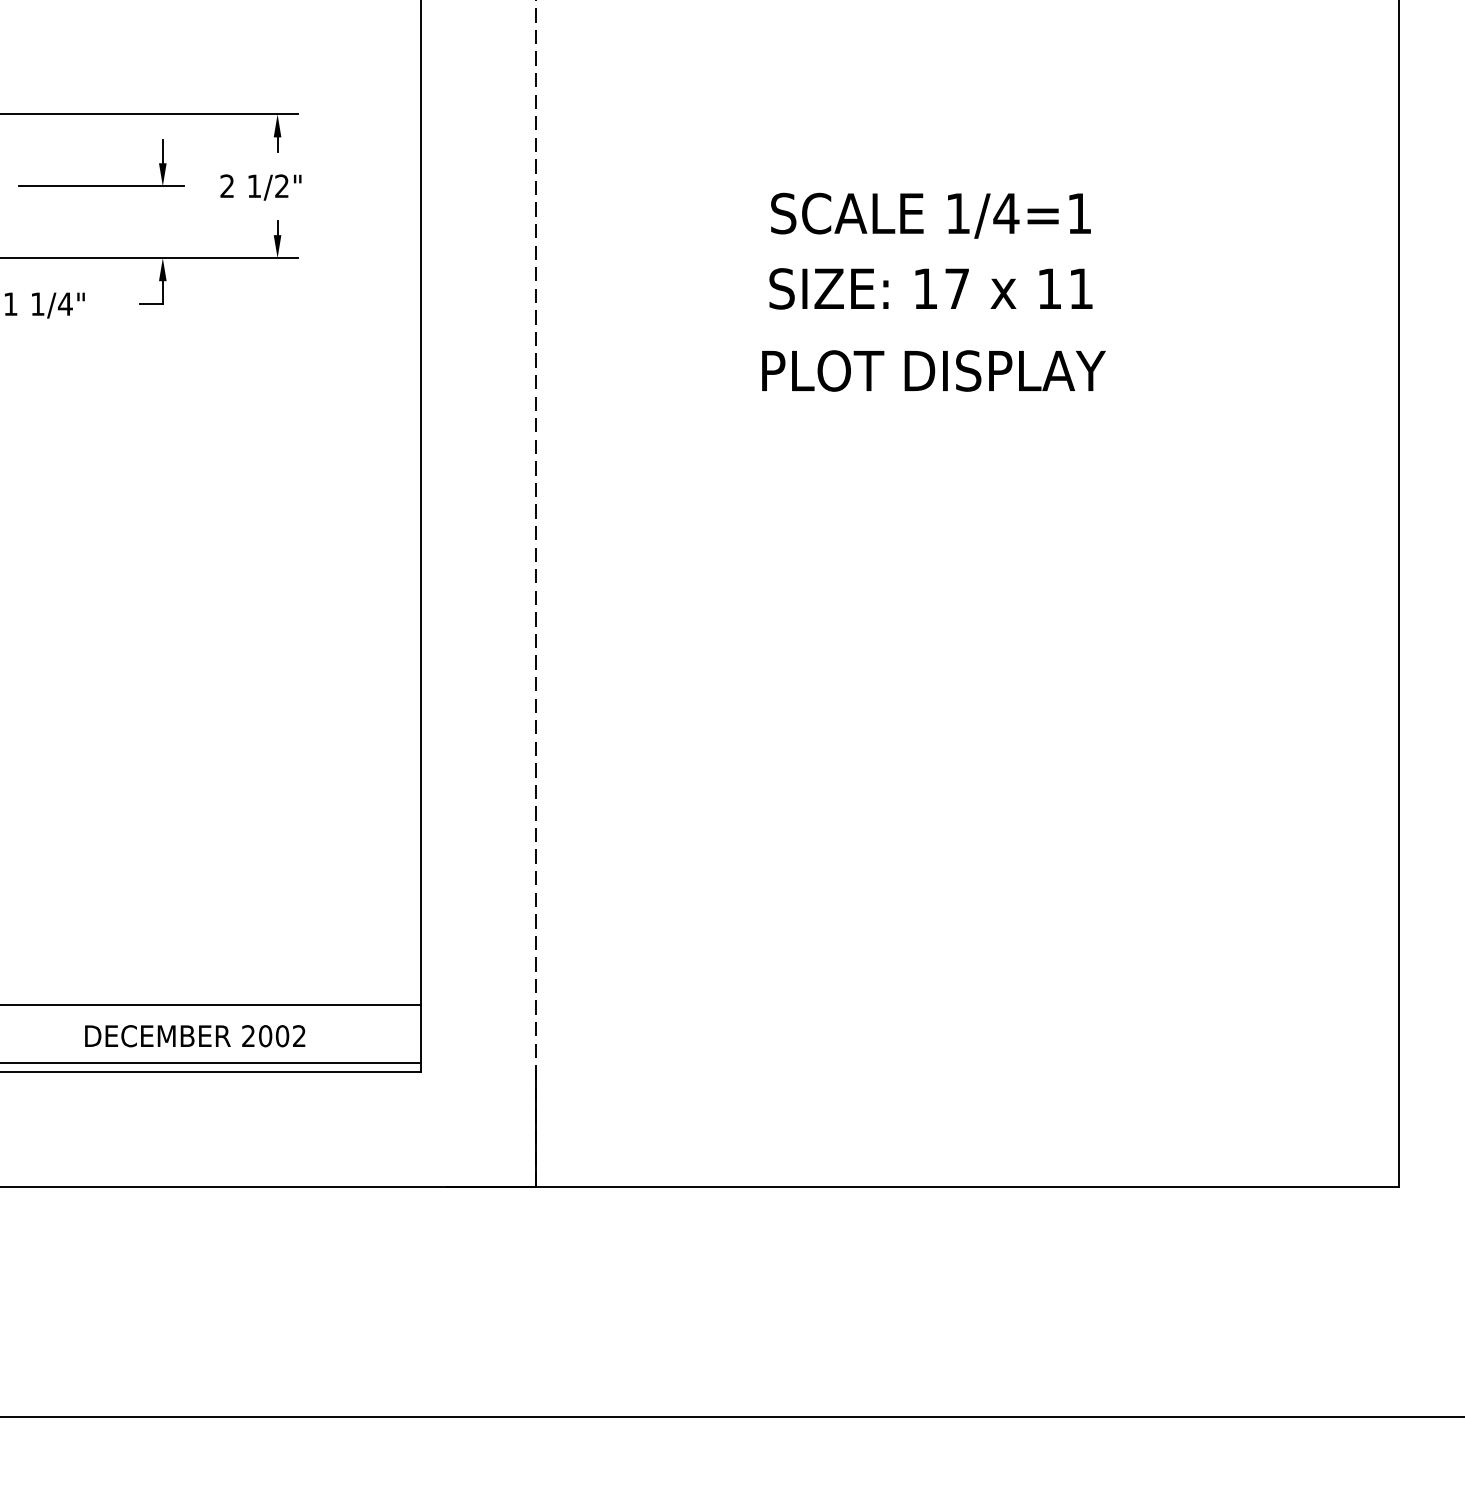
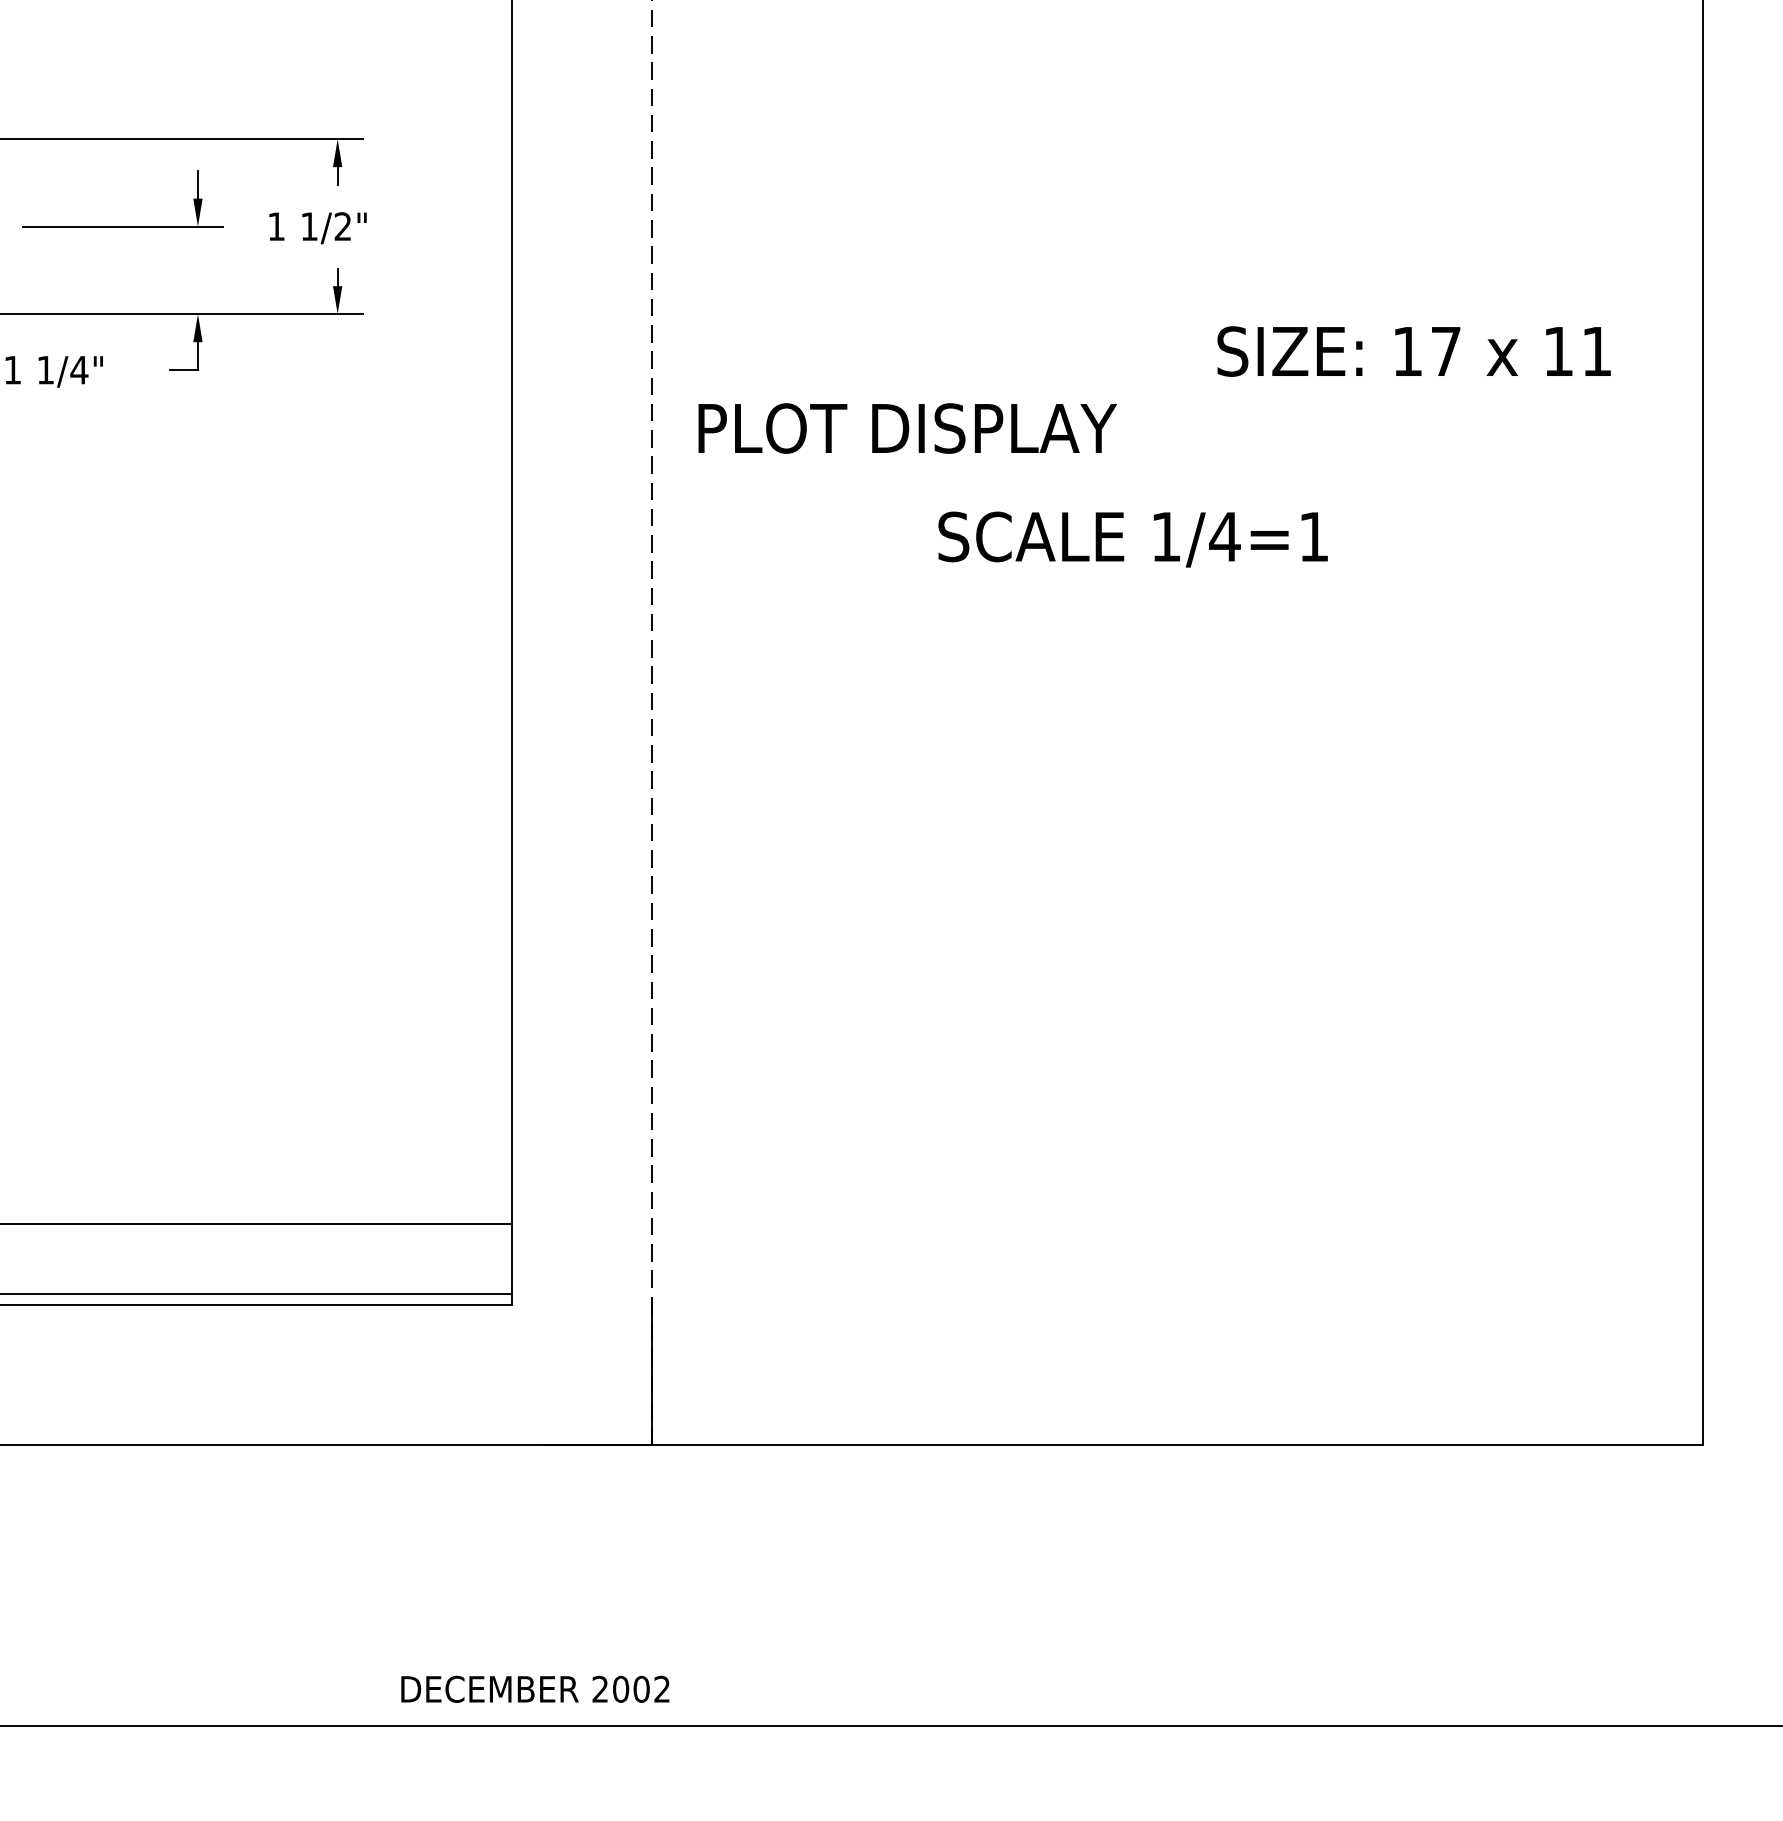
text: (227, 186) -> (276, 226), 2 -> 1
text: (930, 215) -> (1132, 539), moved
text: (930, 288) -> (1413, 351), moved
text: (933, 370) -> (907, 428), moved
text: (195, 1035) -> (535, 1688), moved

